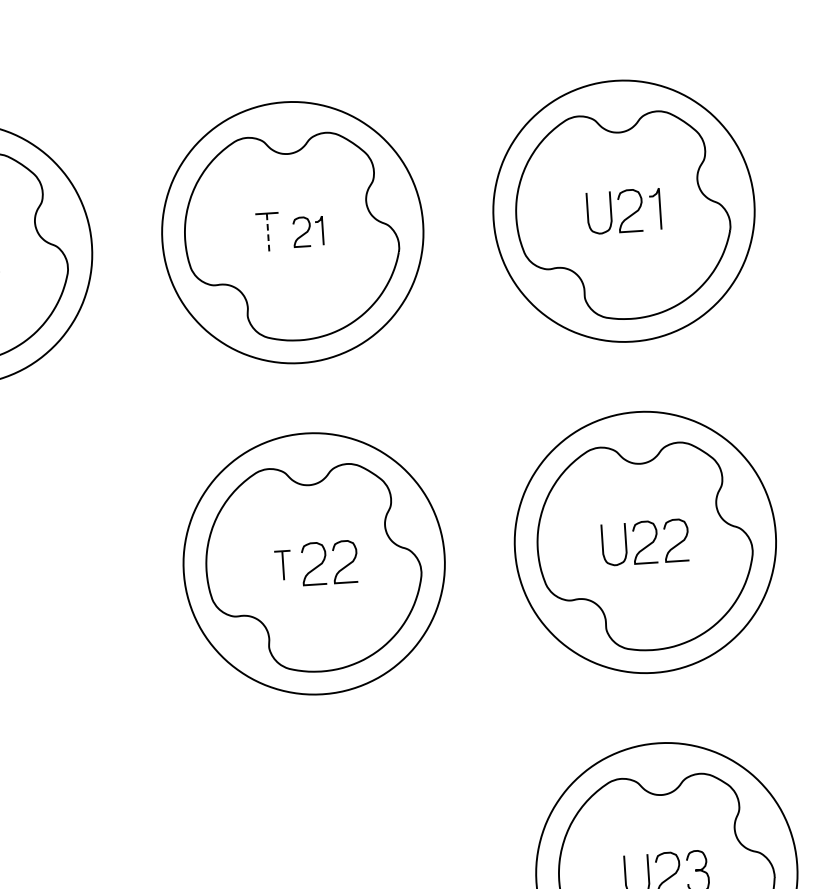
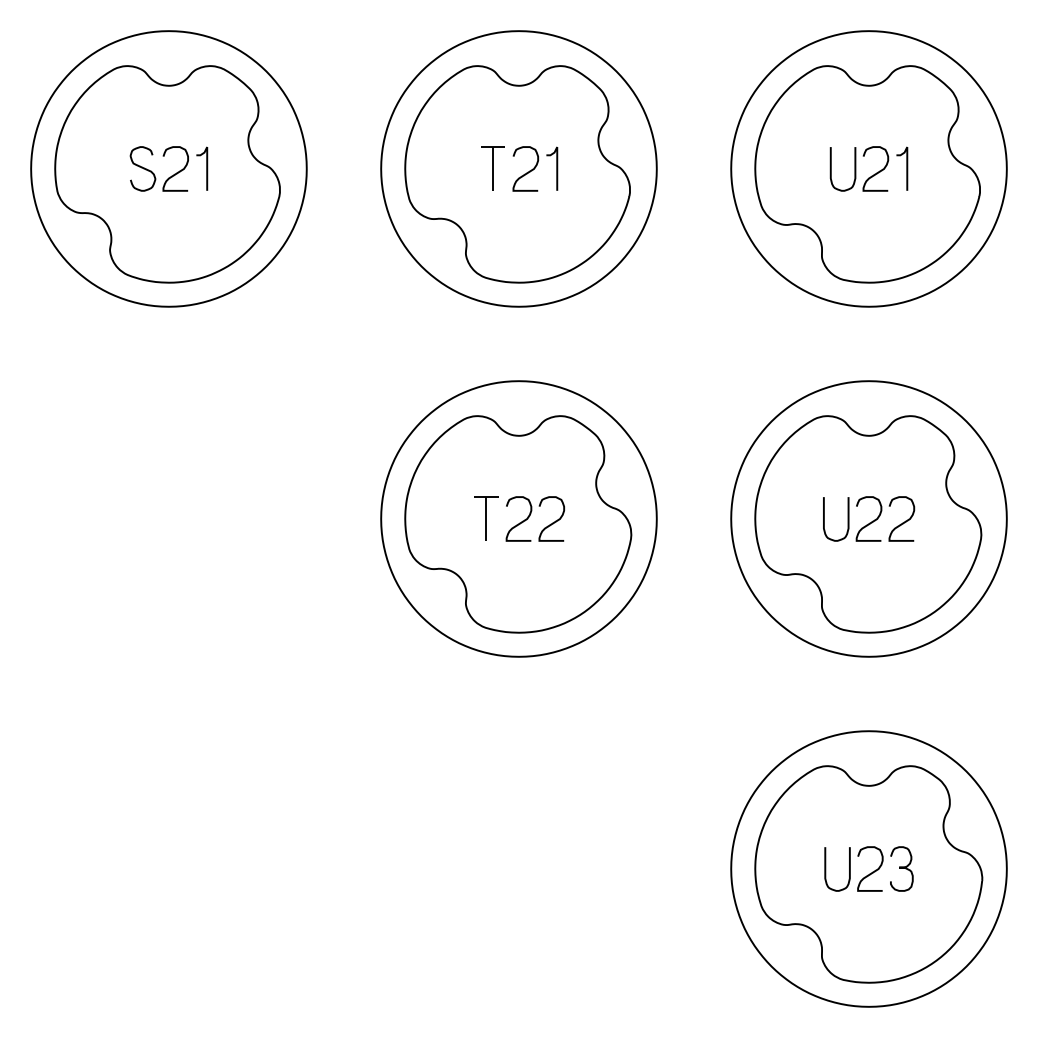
part: (308, 231) -> (535, 168), size x1.43
line: (268, 233) -> (493, 168), dashed -> solid
part: (283, 565) -> (486, 518), size x1.43

